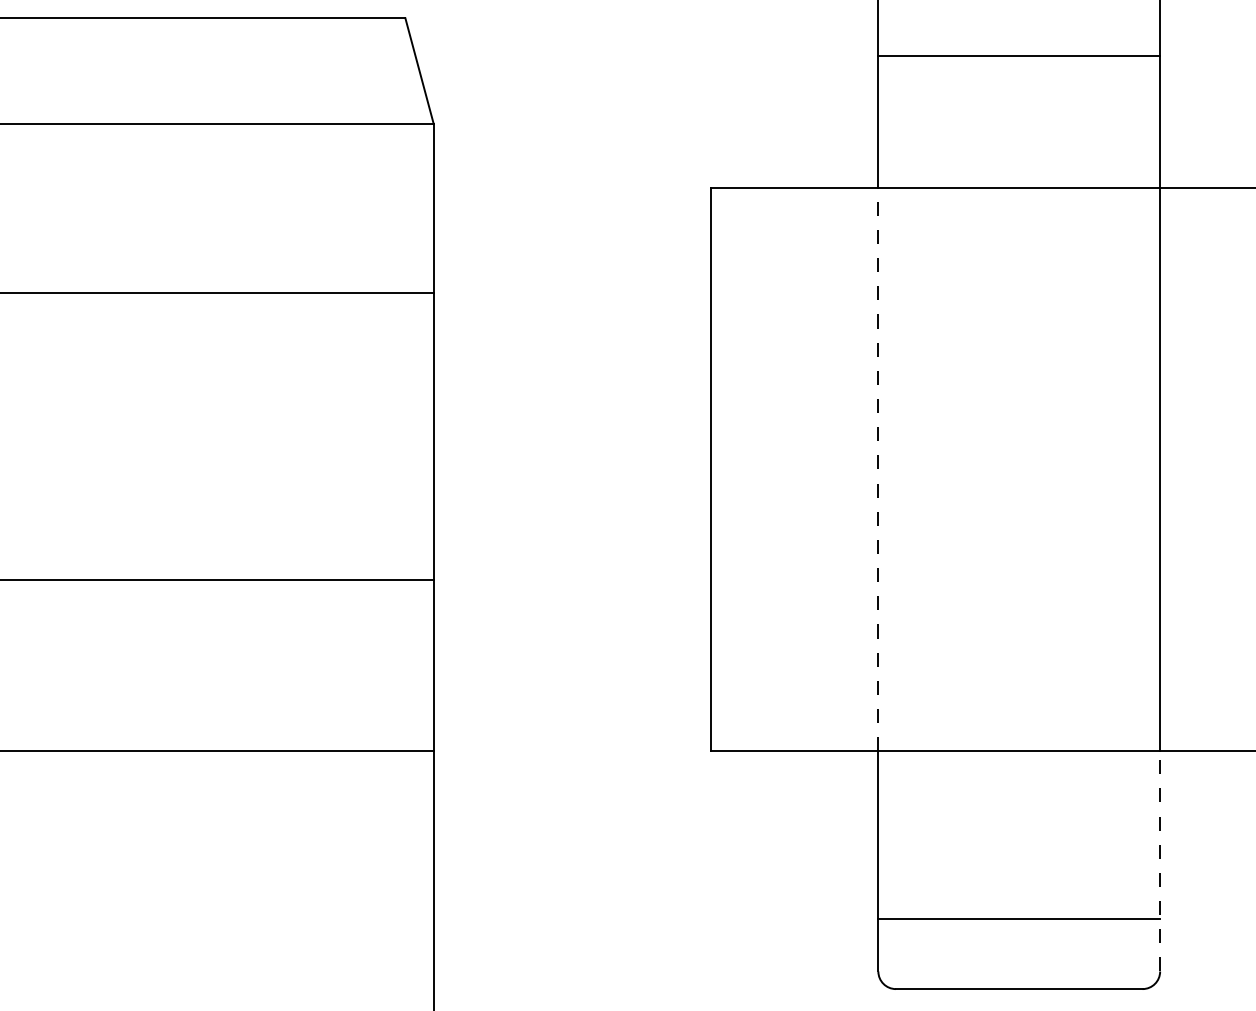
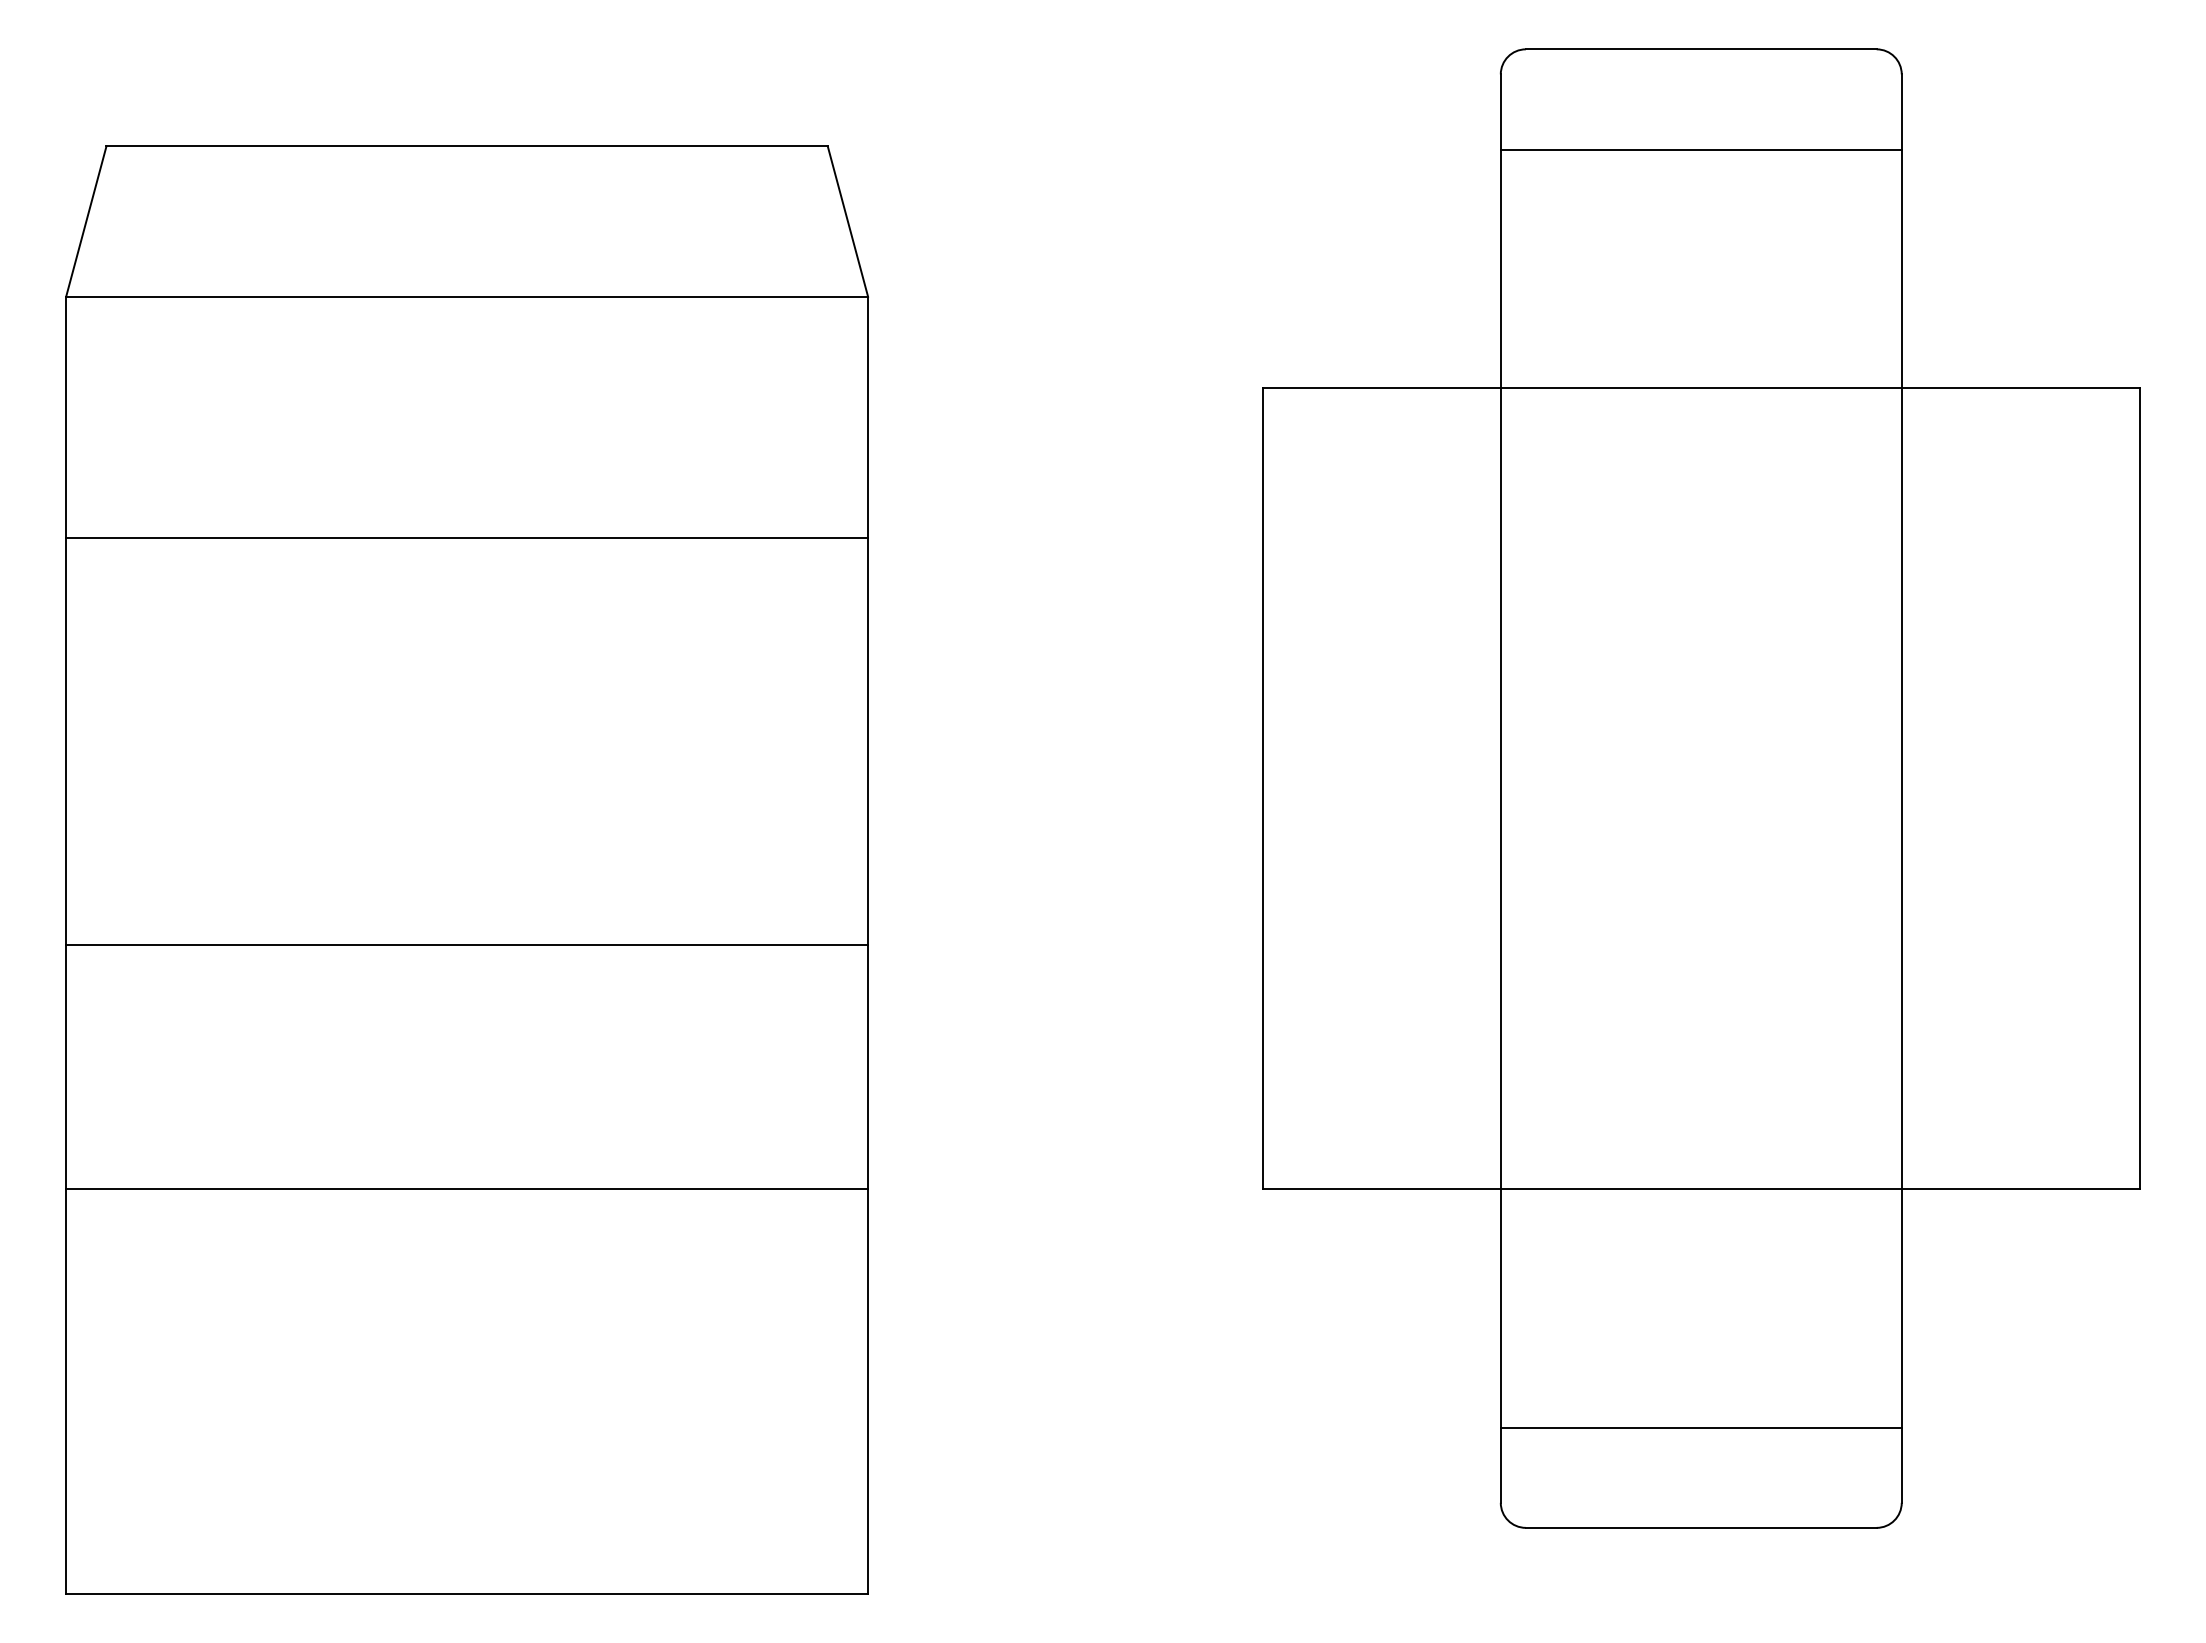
line: (1018, 55) -> (1700, 149), moved
line: (878, 469) -> (1500, 788), dashed -> solid
line: (1159, 861) -> (1901, 1346), dashed -> solid

